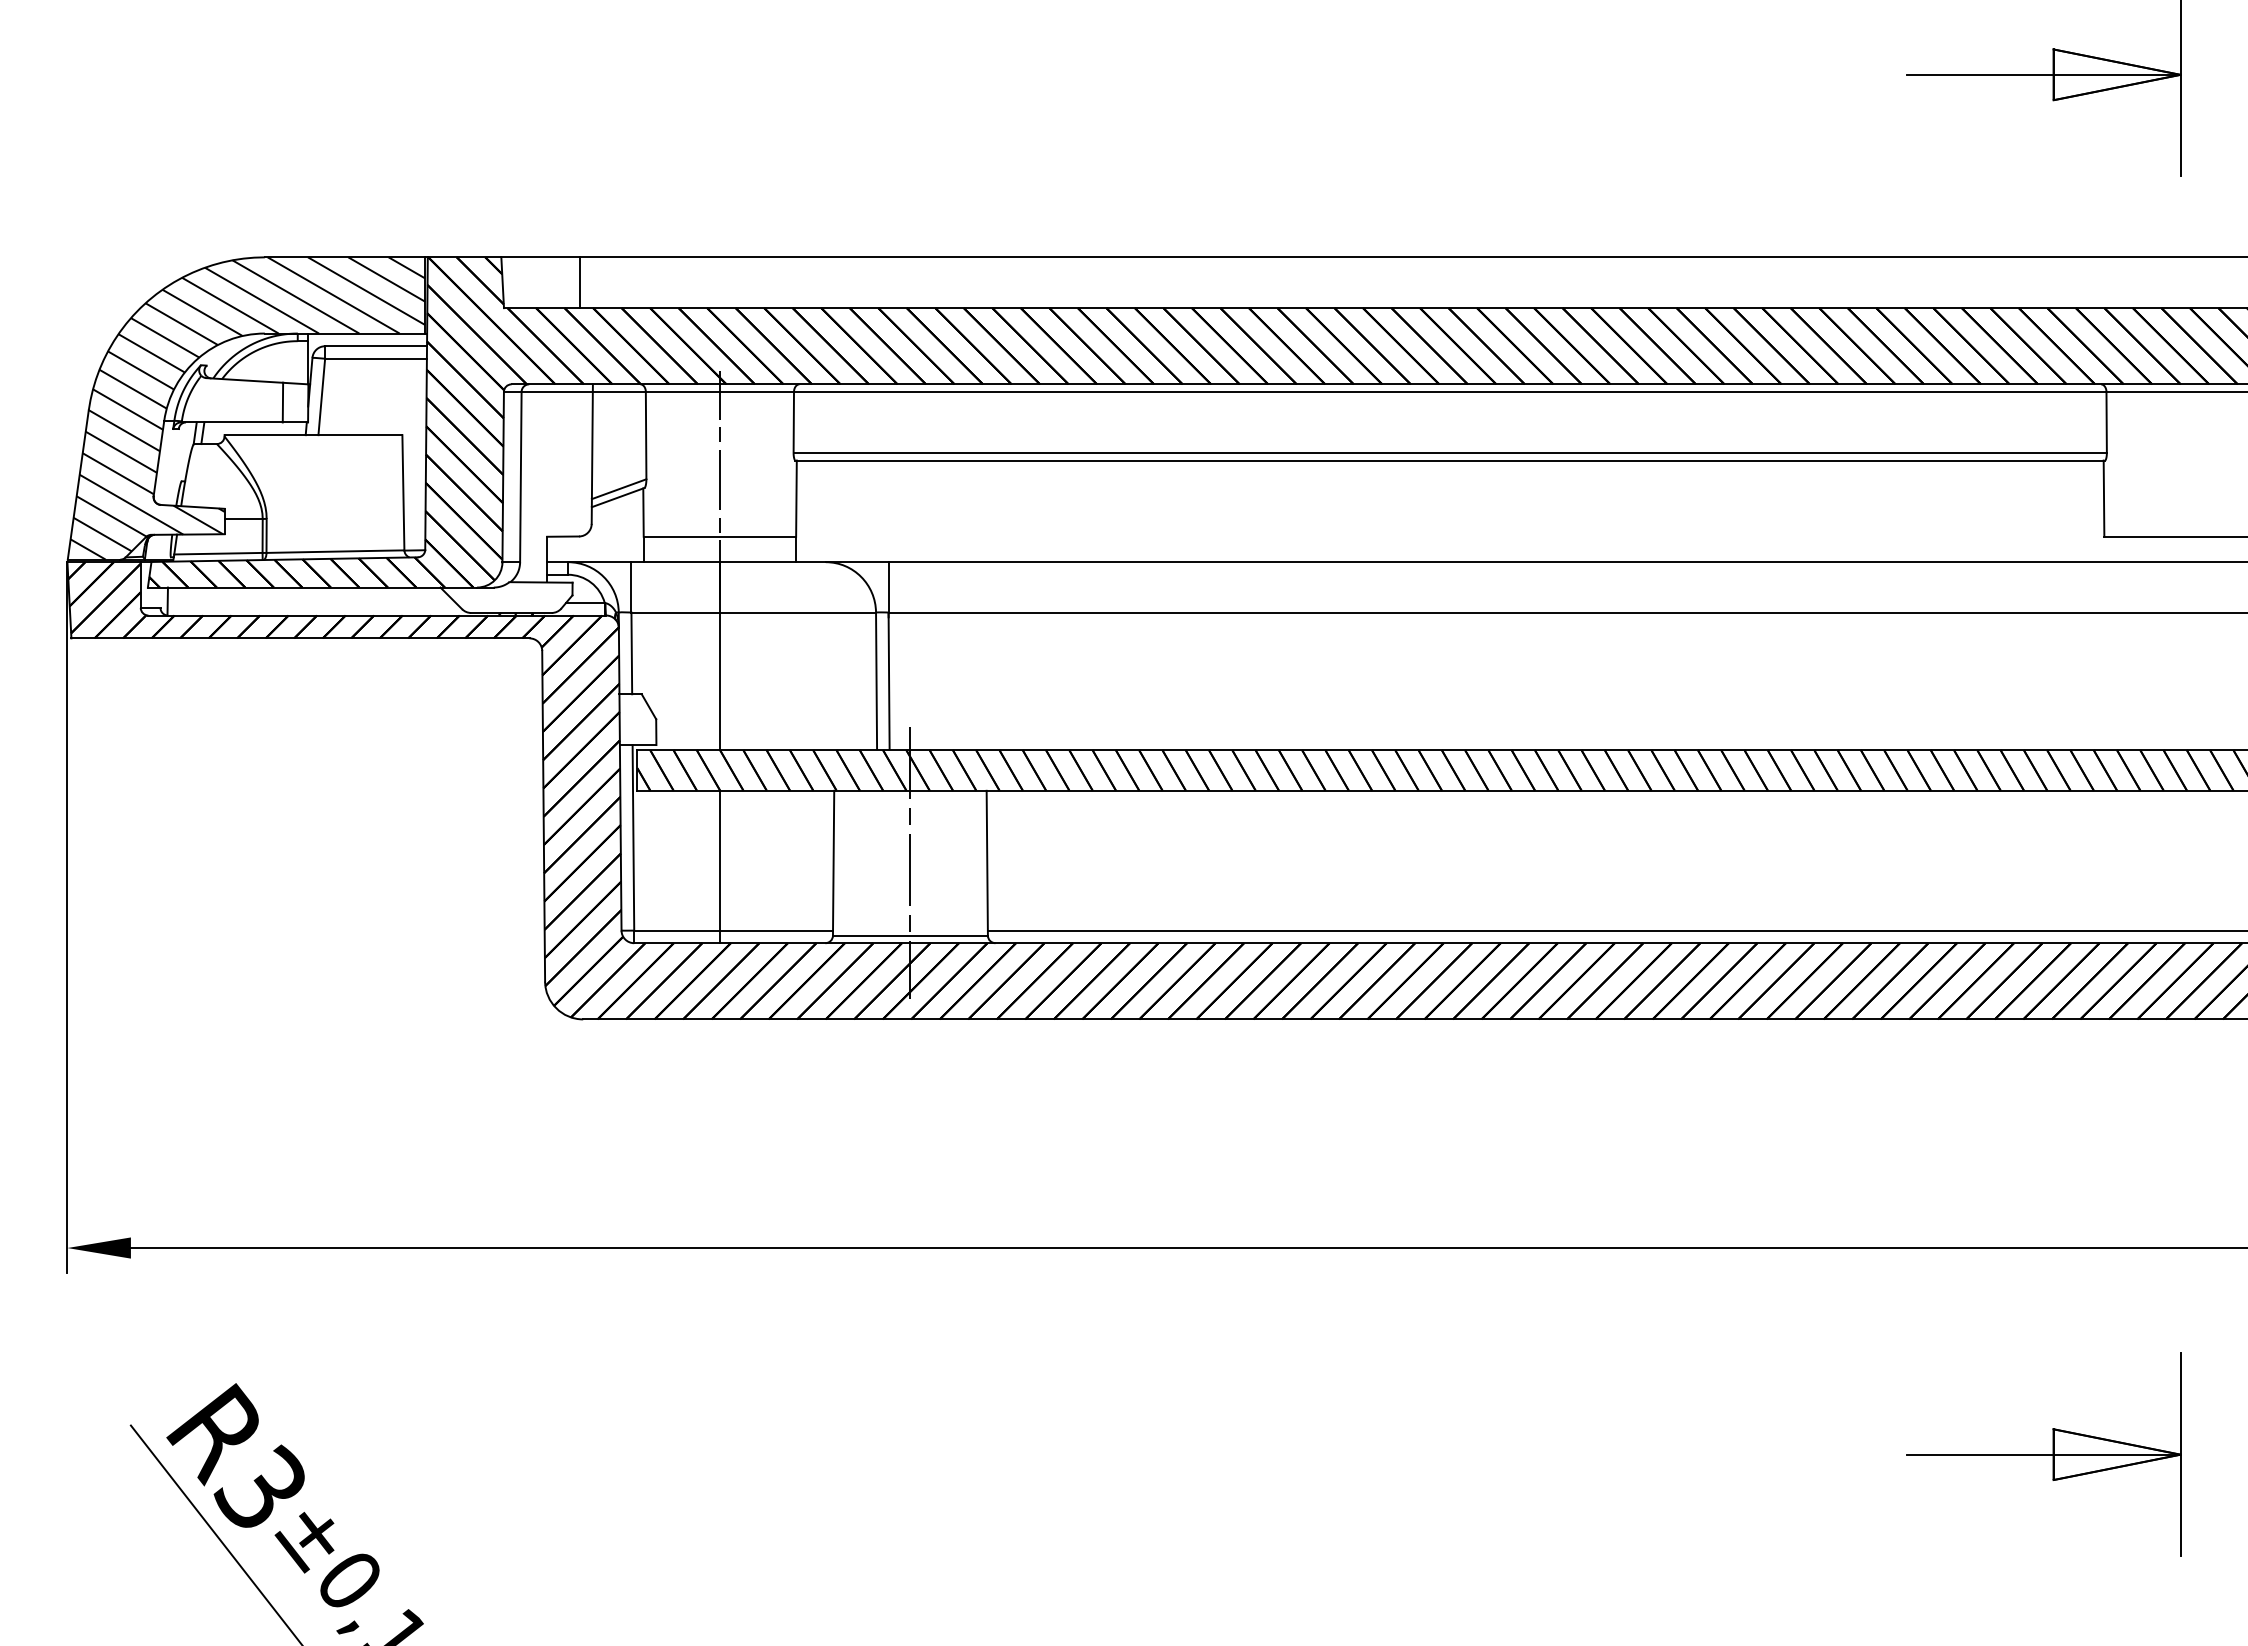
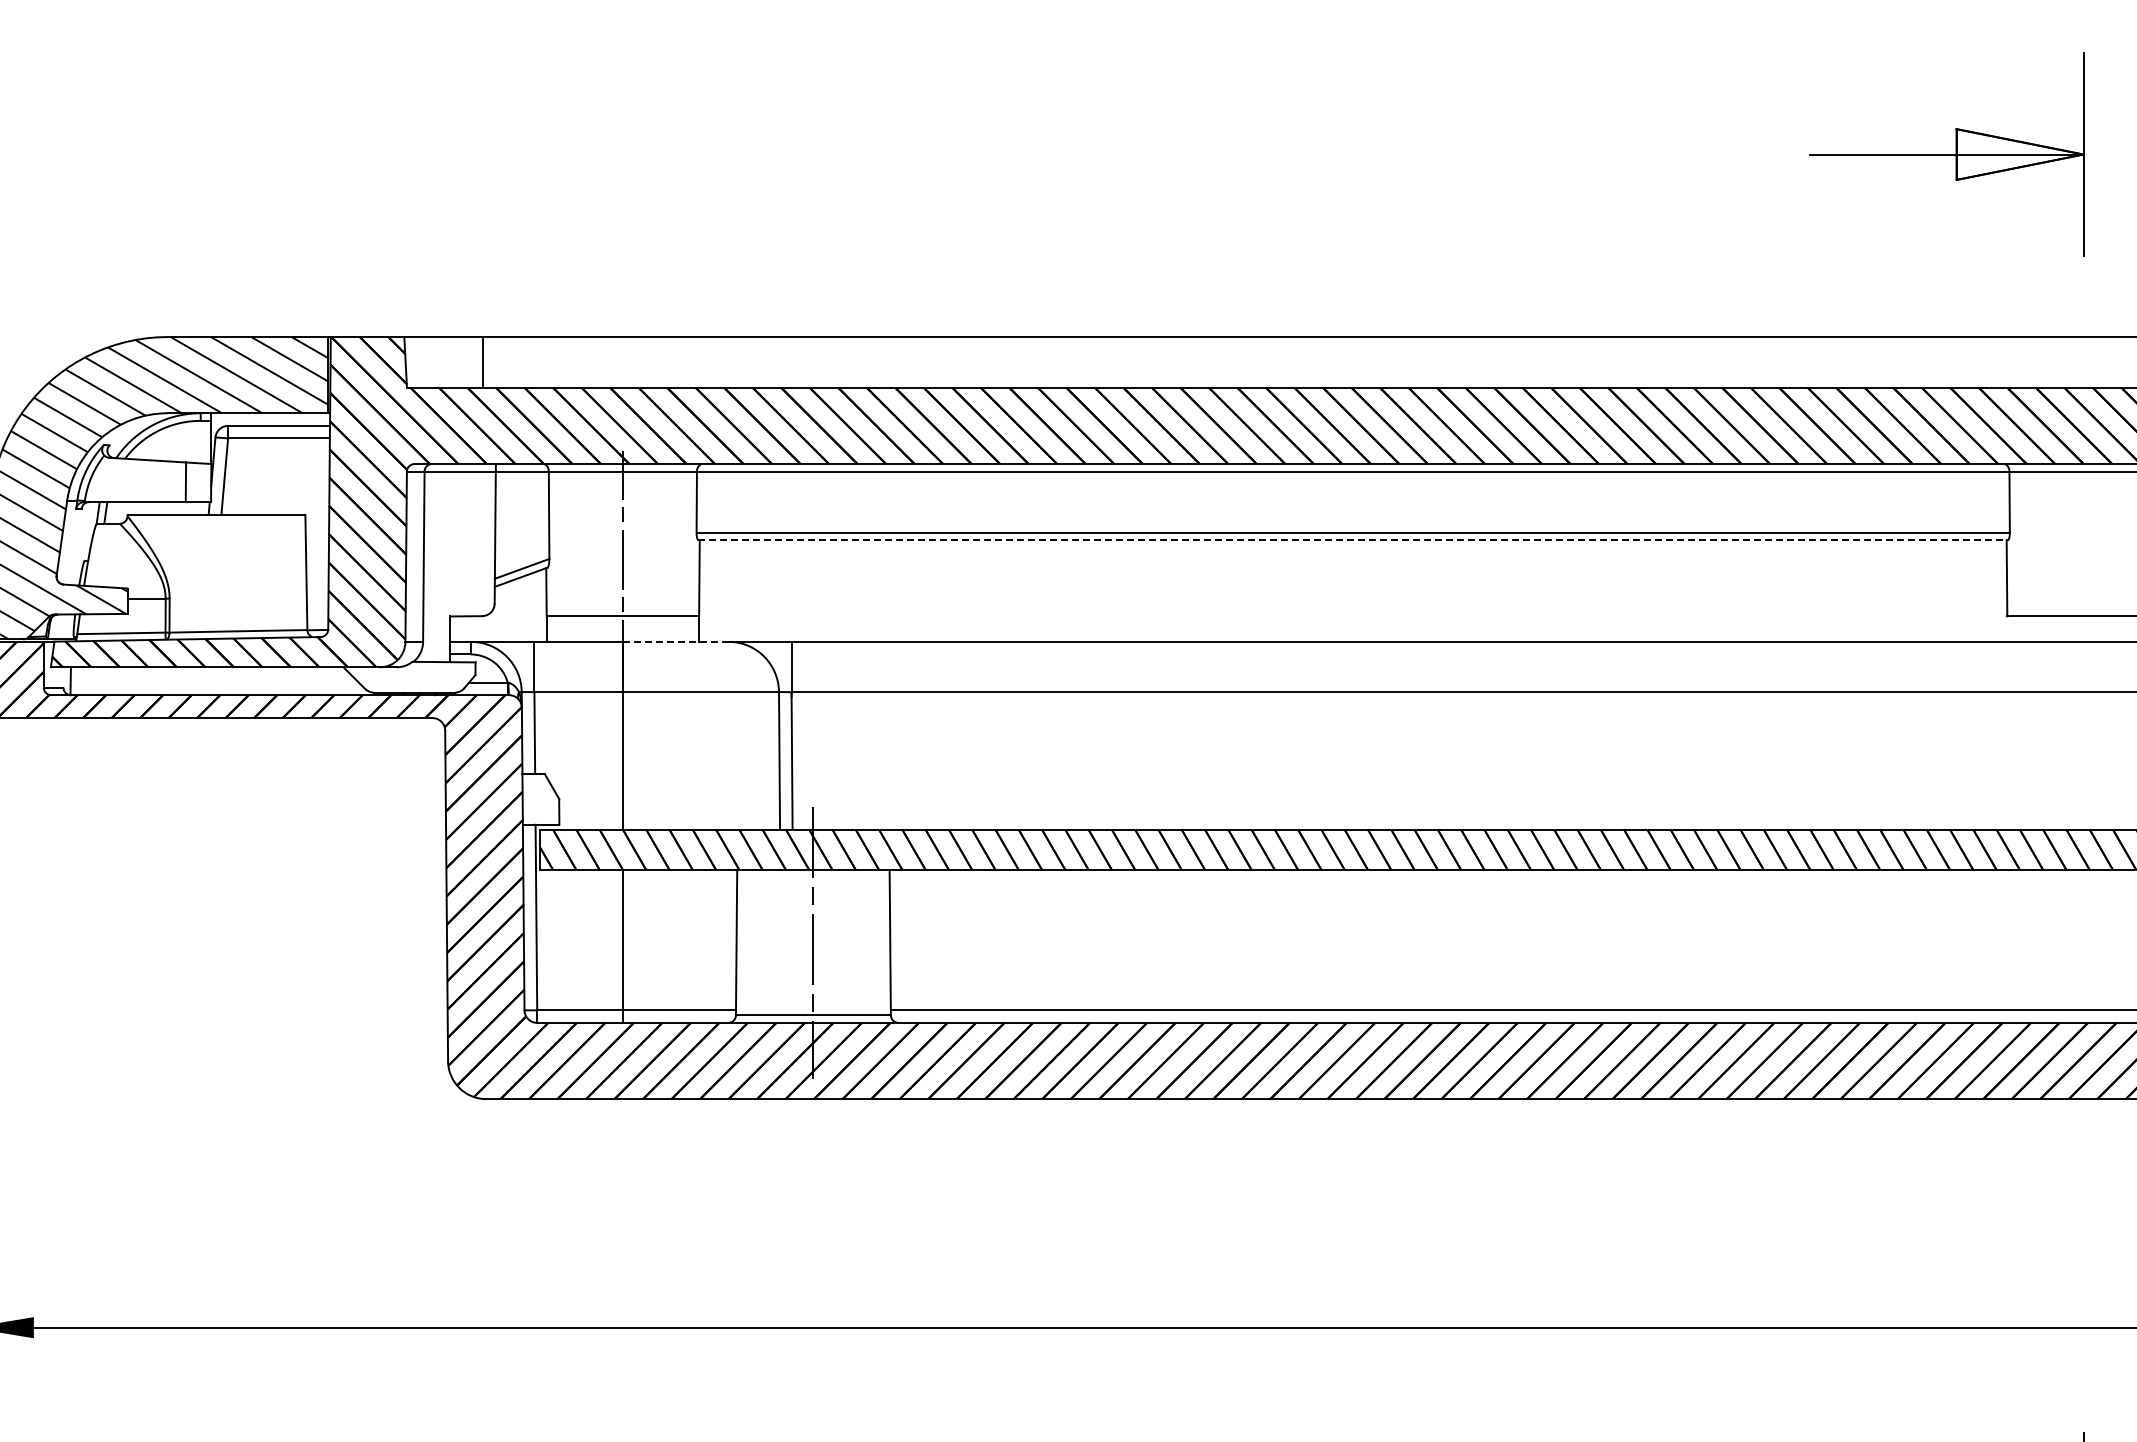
line: (1450, 460) -> (1353, 540), solid -> dashed
line: (772, 562) -> (675, 642), solid -> dashed

